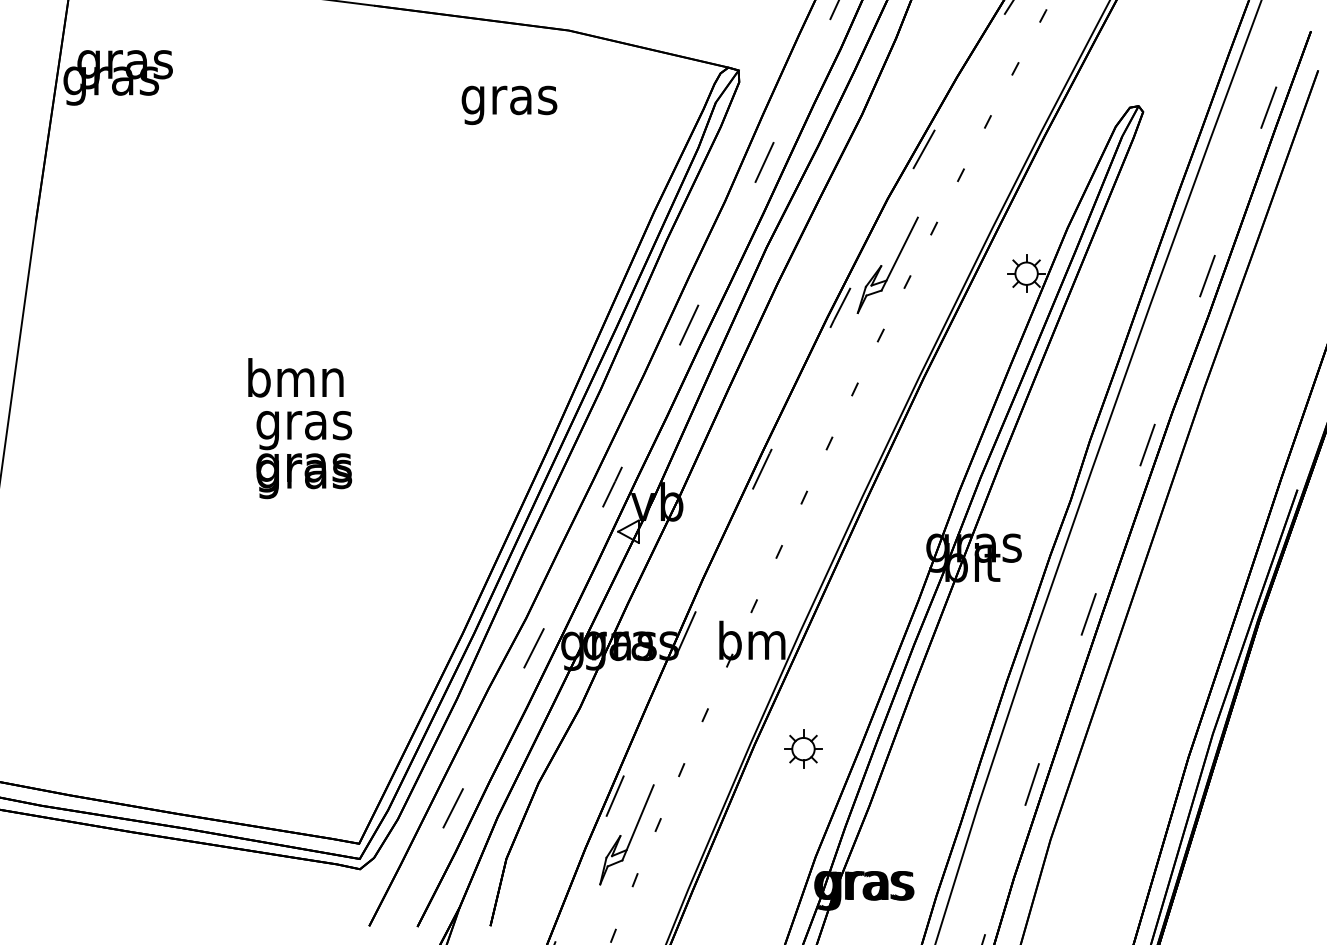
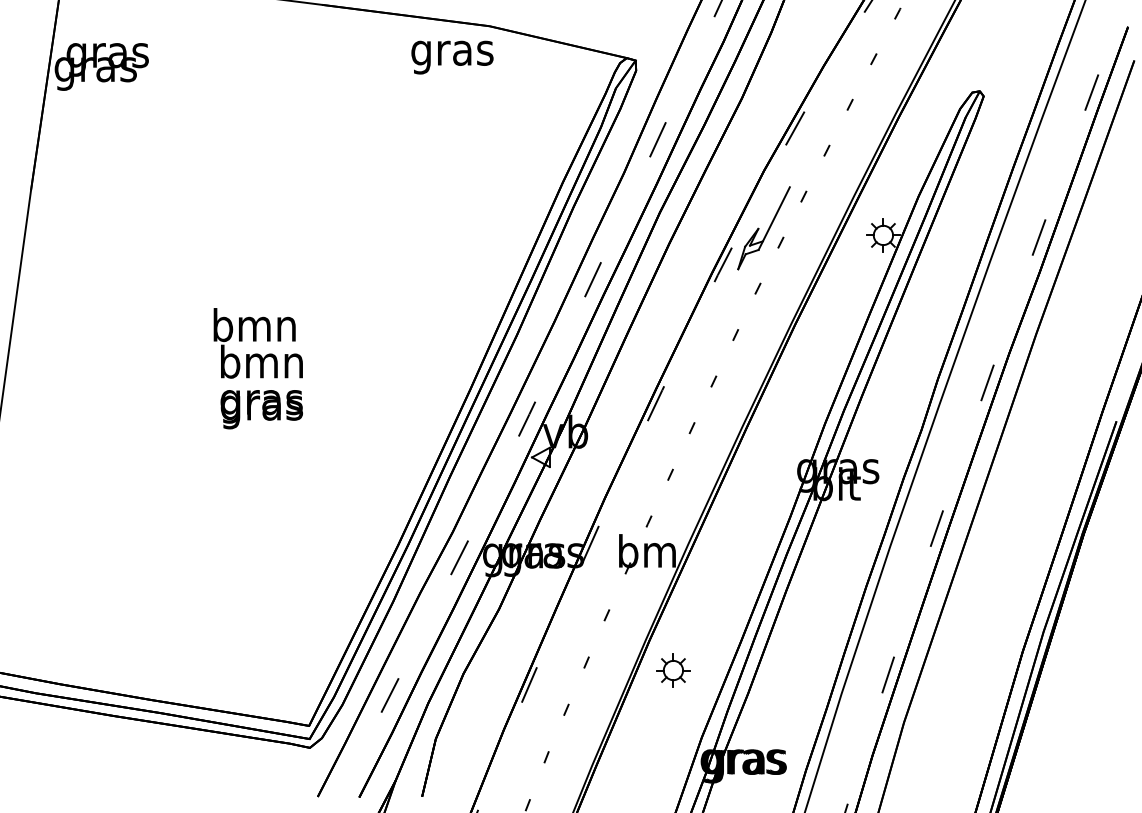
text: (509, 105) -> (452, 57), moved
text: (303, 424) -> (261, 365), gras -> bmn
part: (803, 749) -> (673, 670), moved
part: (626, 833) -> (539, 717), removed

